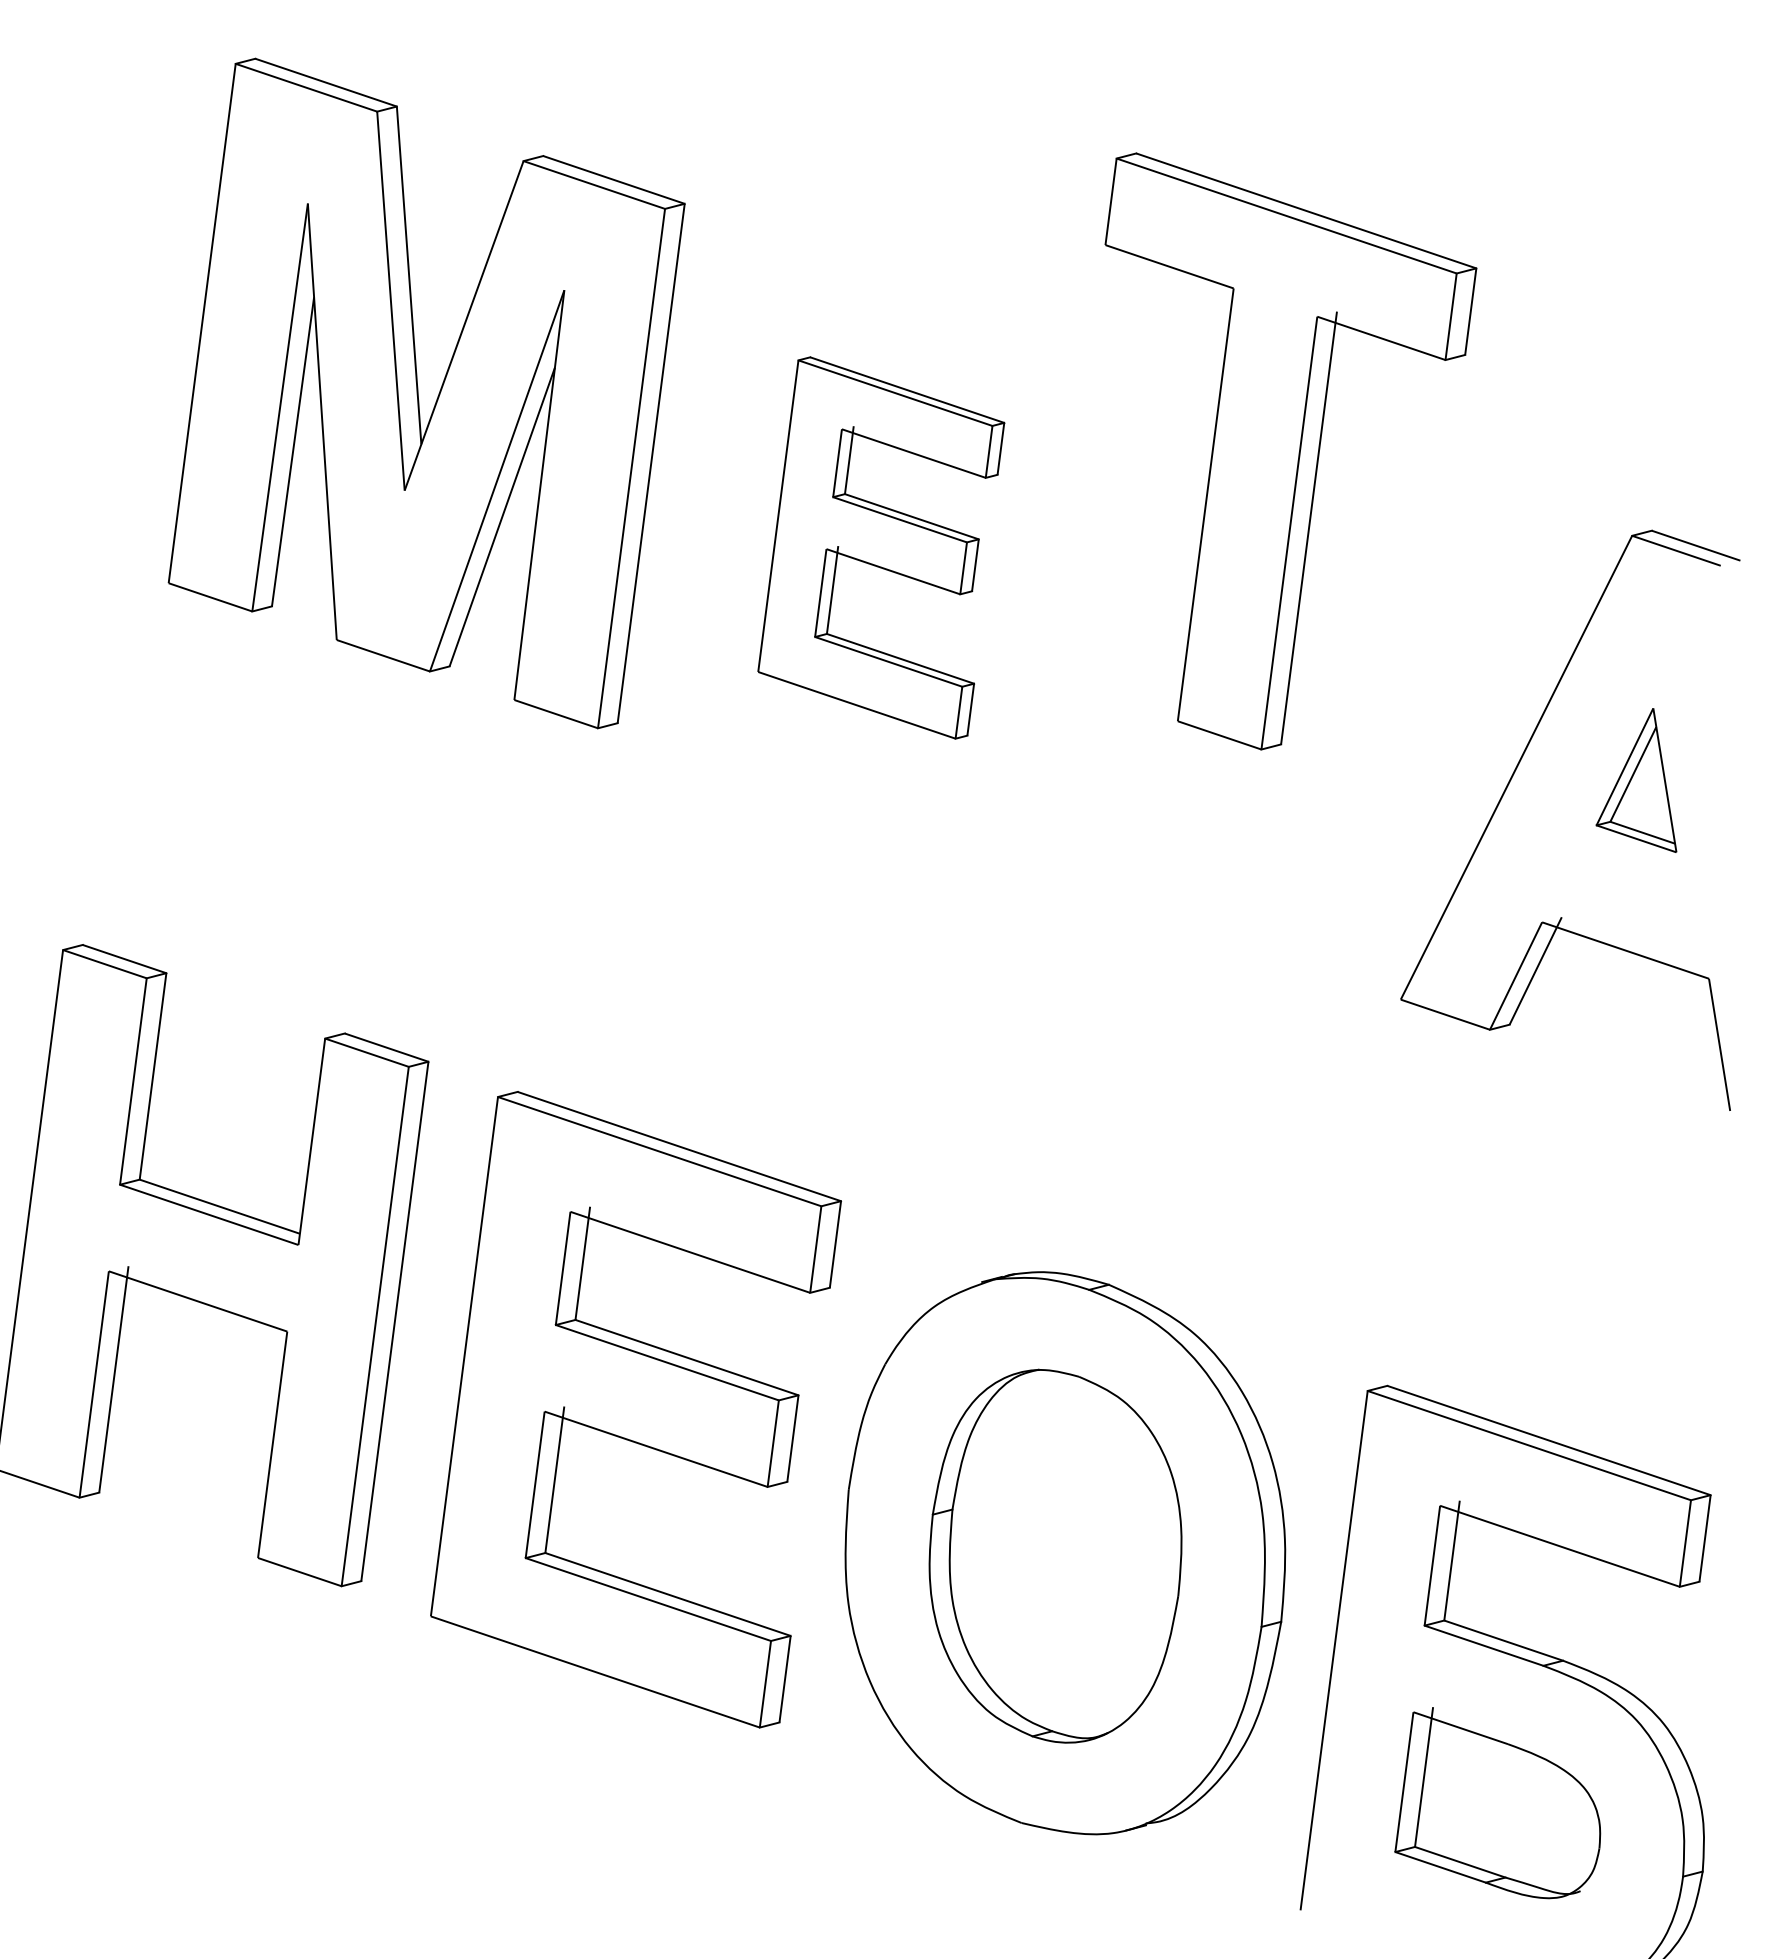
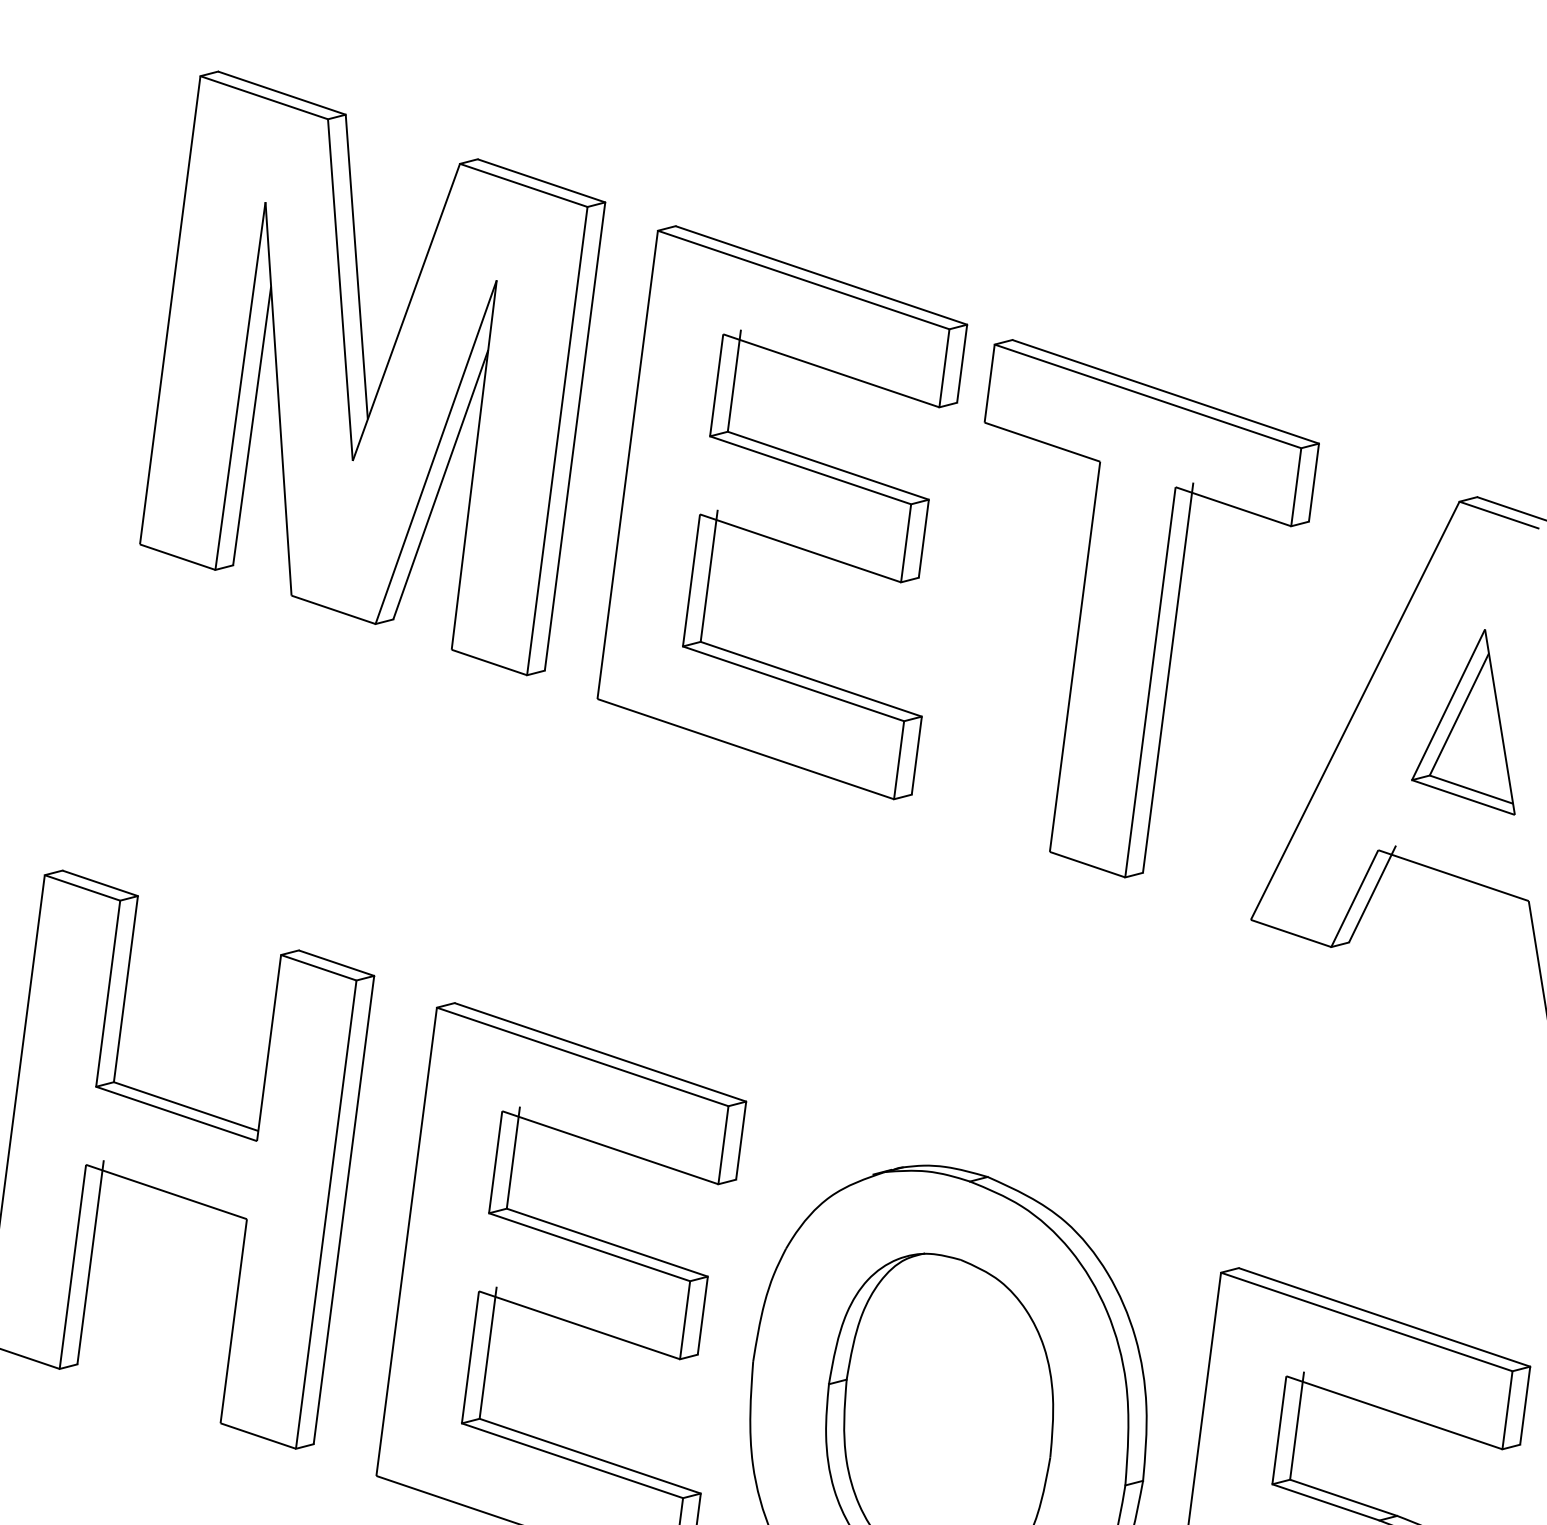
part: (1290, 451) -> (1151, 608), moved
part: (881, 547) -> (782, 512), size x1.67
part: (1636, 780) -> (1463, 722), size x1.43

